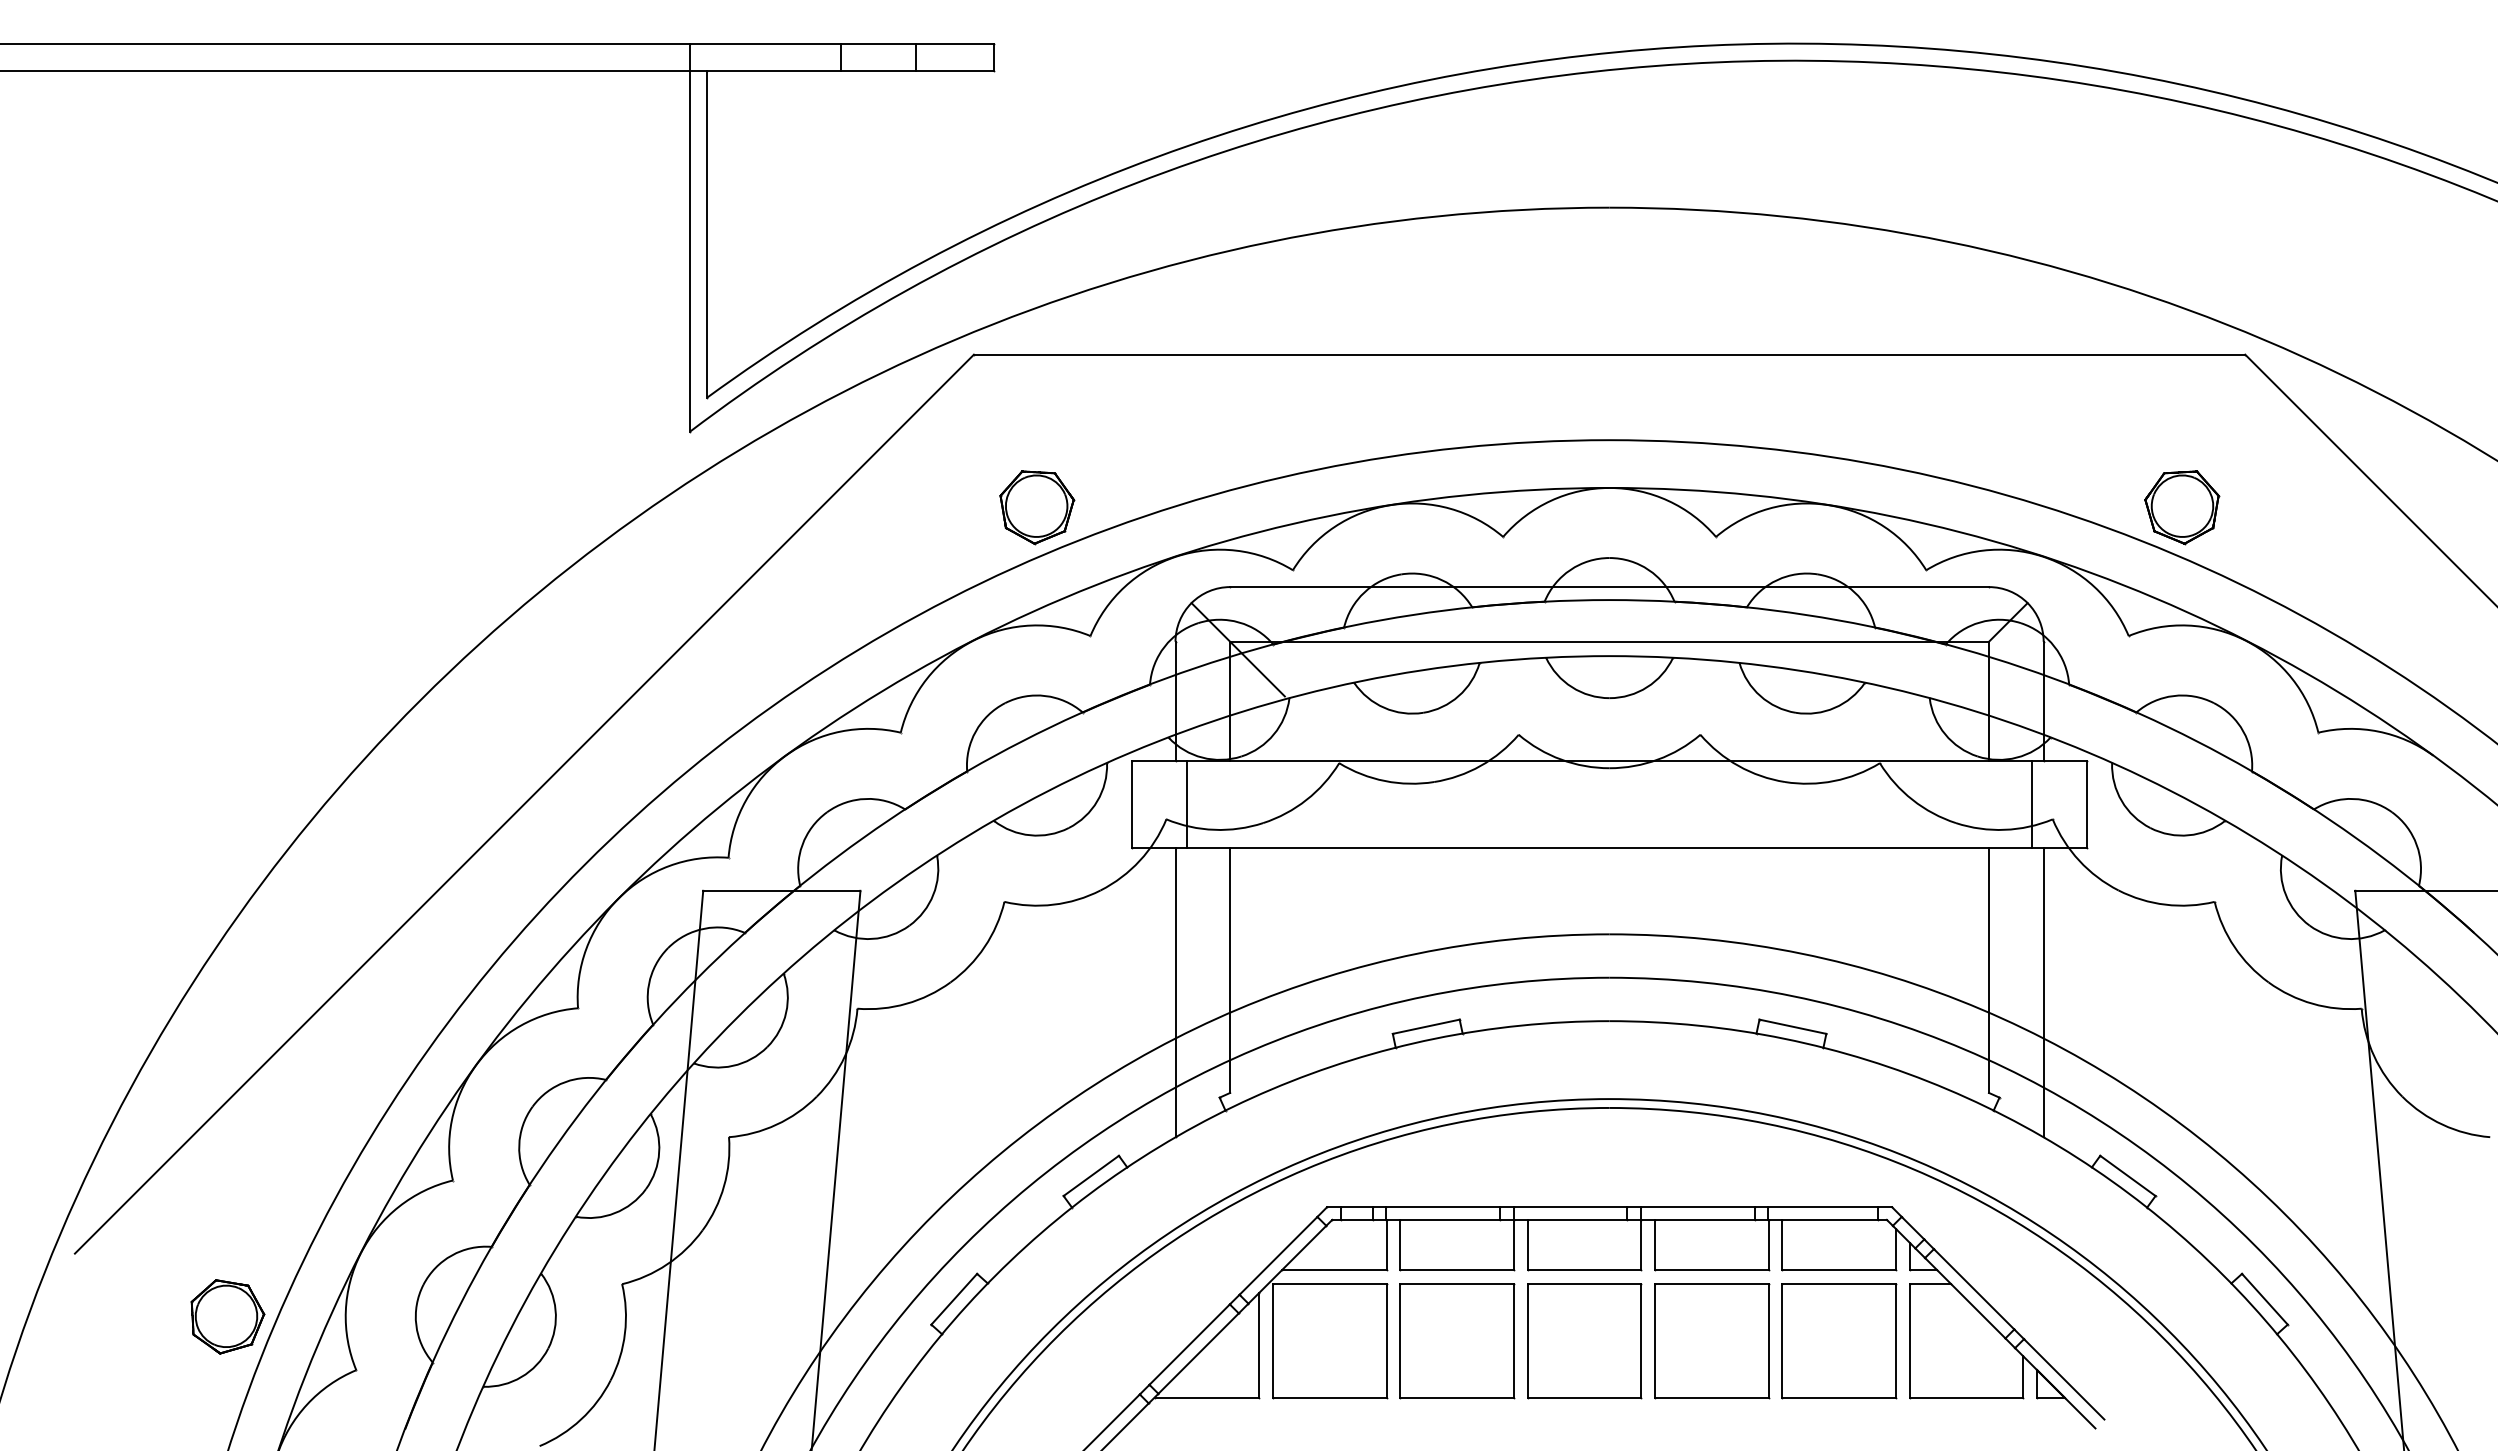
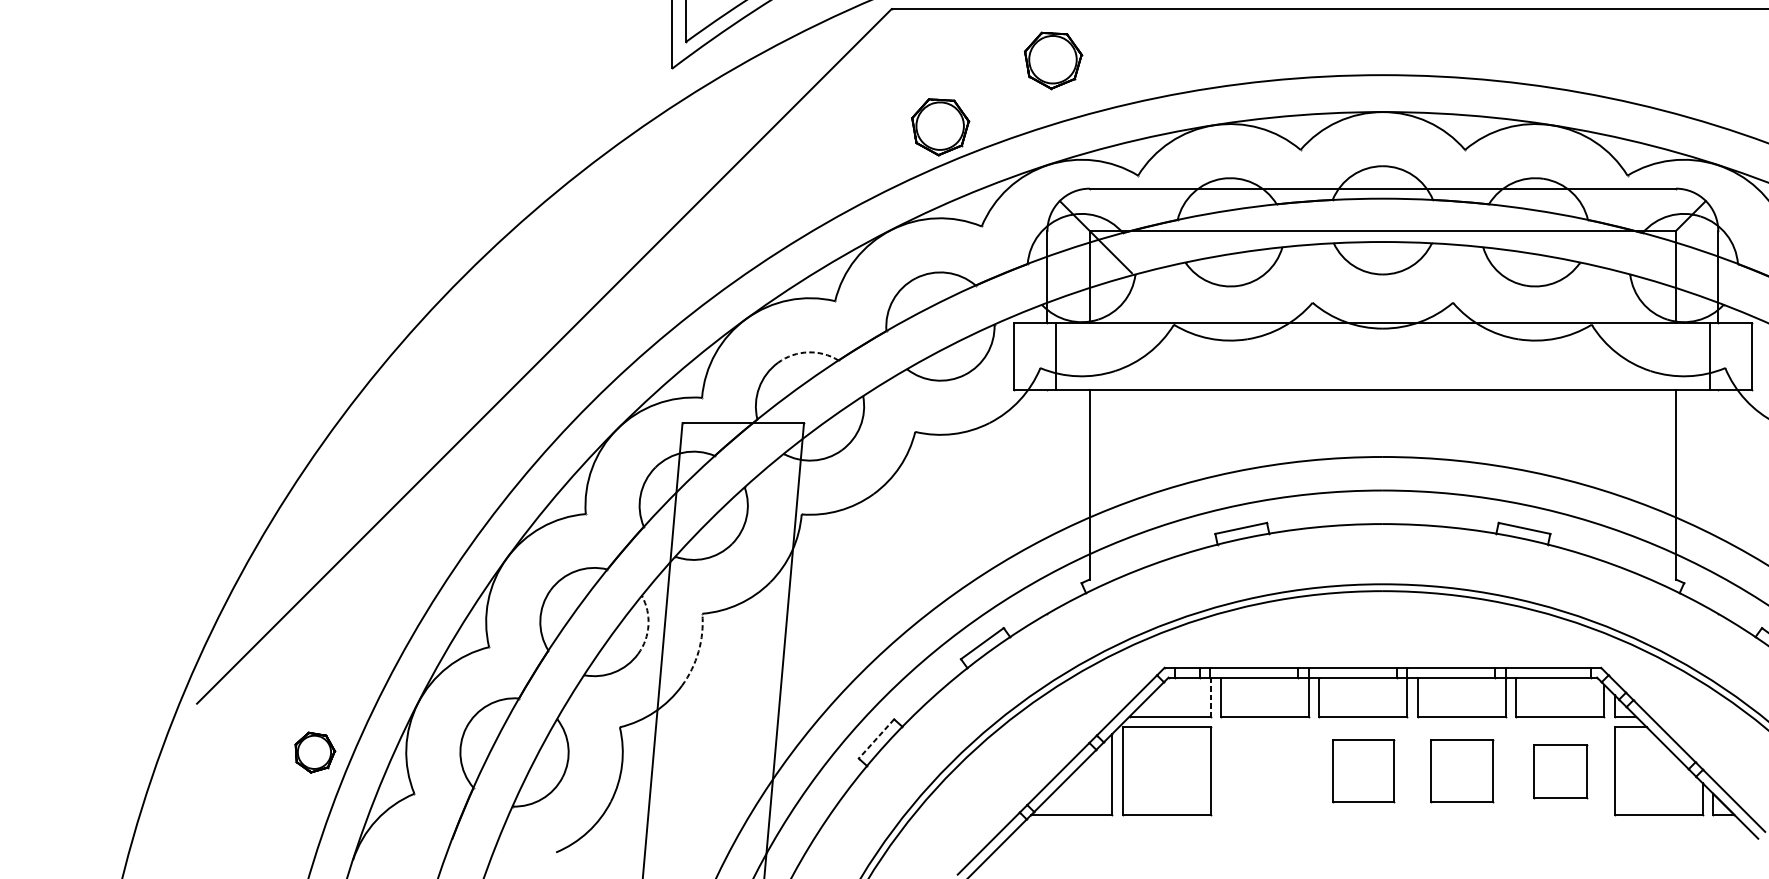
part: (1183, 421) -> (1053, 60), added
arc: (865, 798) -> (807, 352), solid -> dashed
line: (1175, 992) -> (1047, 501), removed
line: (2043, 992) -> (1718, 501), removed
arc: (659, 1152) -> (648, 625), solid -> dashed
arc: (724, 1186) -> (698, 651), solid -> dashed
line: (1386, 1245) -> (1210, 697), solid -> dashed
line: (953, 1299) -> (875, 739), solid -> dashed
part: (227, 1316) -> (314, 752), size x0.7
part: (1457, 1341) -> (1265, 771), removed
part: (1584, 1341) -> (1363, 771), size x0.7
part: (1712, 1341) -> (1462, 771), size x0.7
part: (1839, 1341) -> (1560, 771), size x0.6

